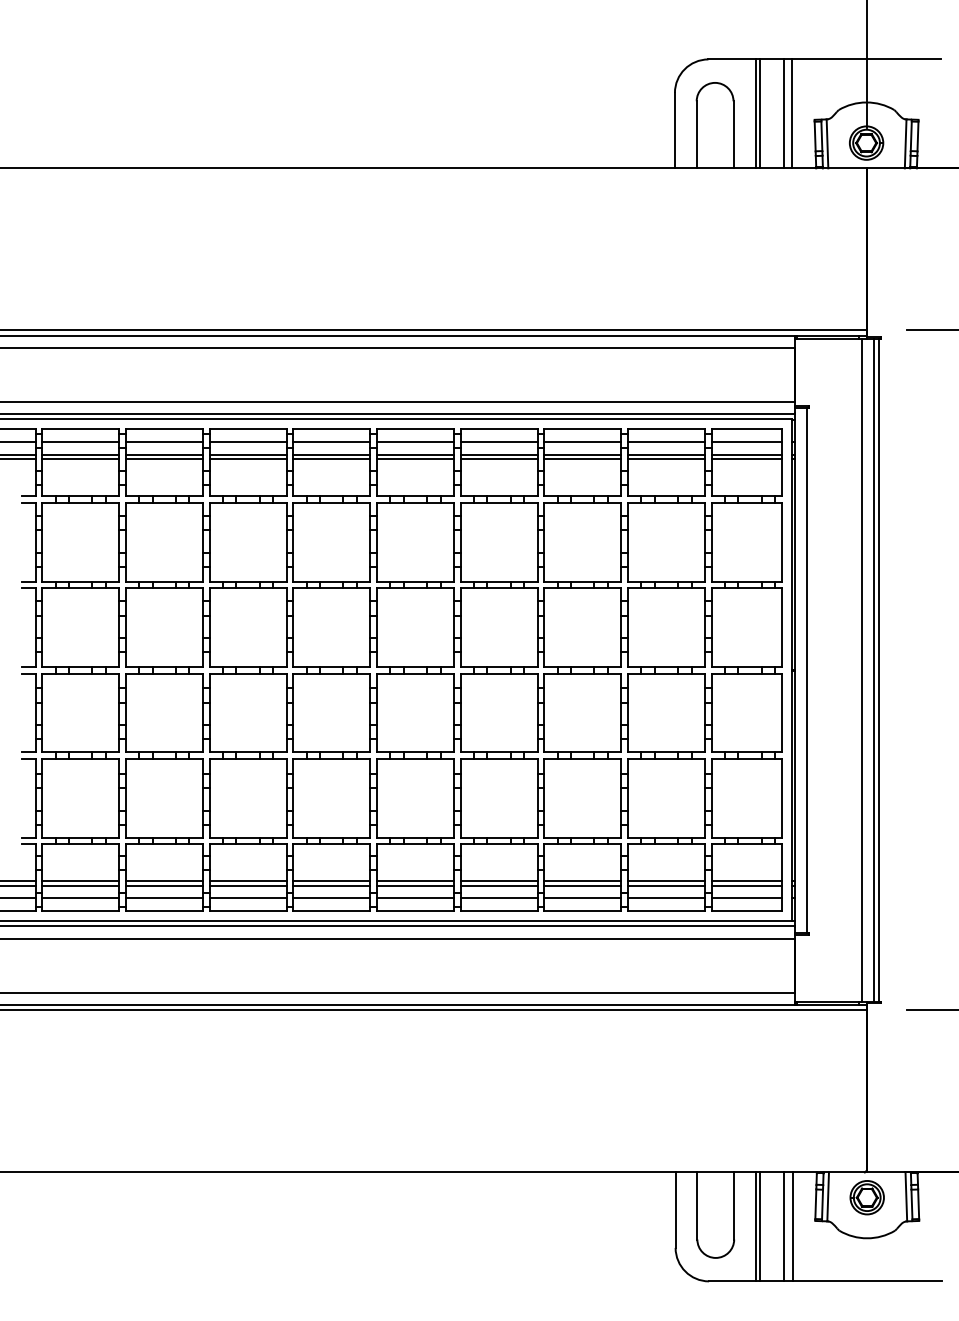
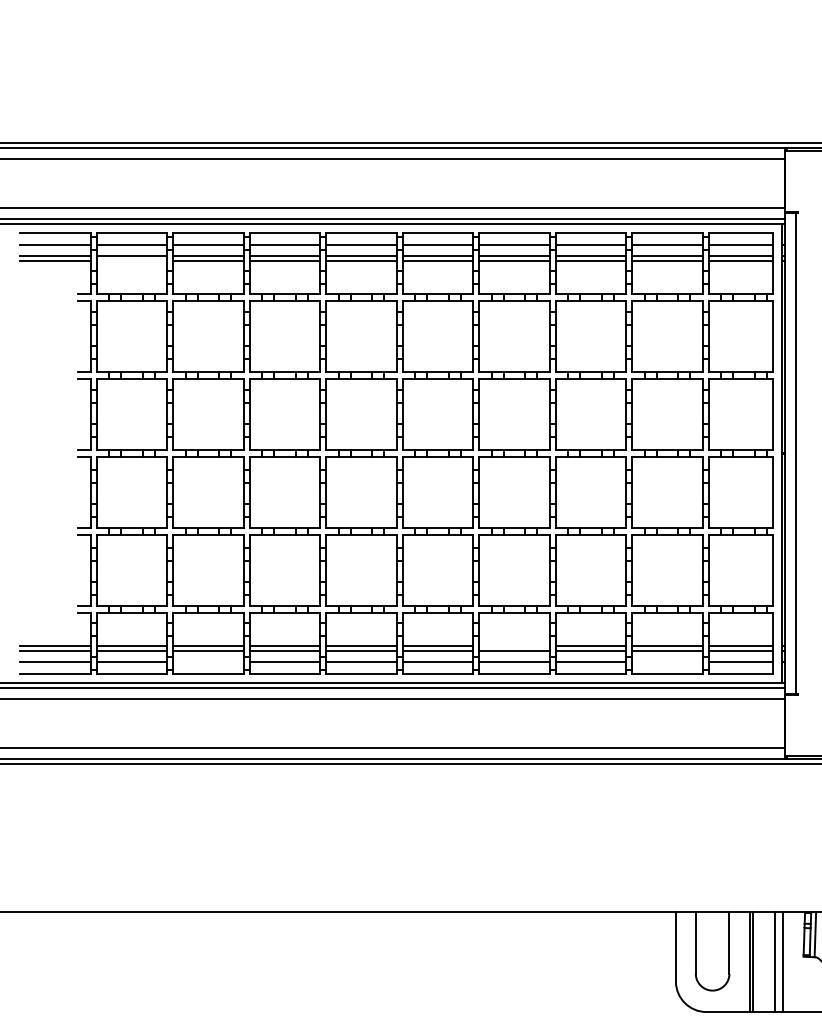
line: (80, 459) -> (131, 260), removed
line: (498, 881) -> (513, 646), removed
line: (163, 898) -> (207, 662), removed
line: (665, 898) -> (666, 662), removed

